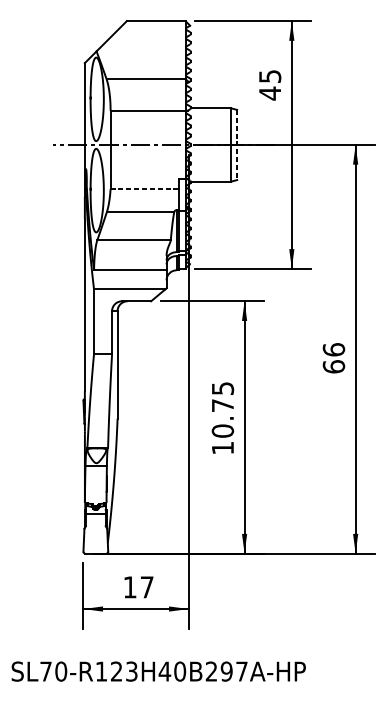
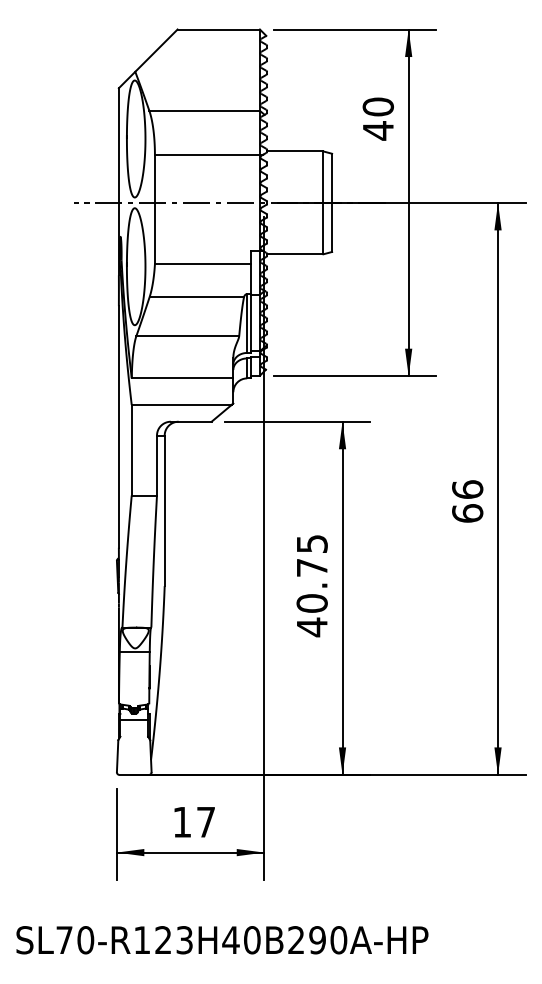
text: (269, 76) -> (377, 106), 45 -> 40
line: (237, 145) -> (332, 203), dashed -> solid
line: (145, 189) -> (203, 264), dashed -> solid
text: (223, 448) -> (312, 627), 10.75 -> 40.75
text: (241, 671) -> (338, 940), SL70-R123H40B297A-HP -> SL70-R123H40B290A-HP

